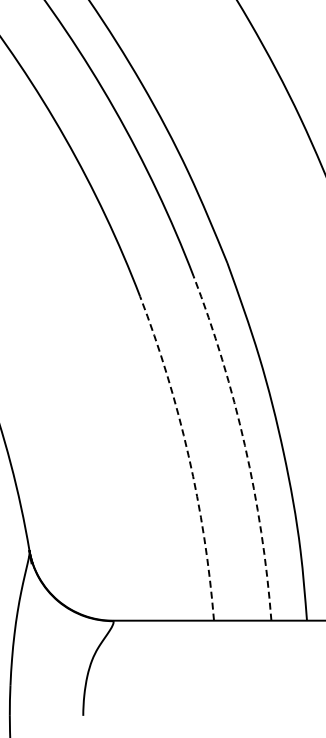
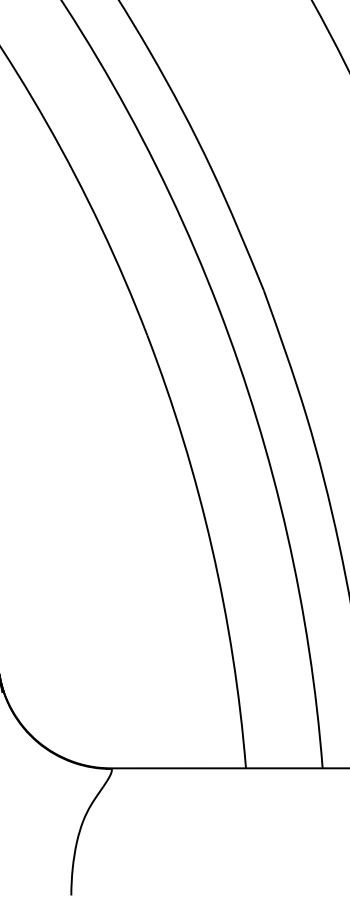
arc: (244, 445) -> (286, 534), dashed -> solid
arc: (188, 455) -> (211, 547), dashed -> solid

